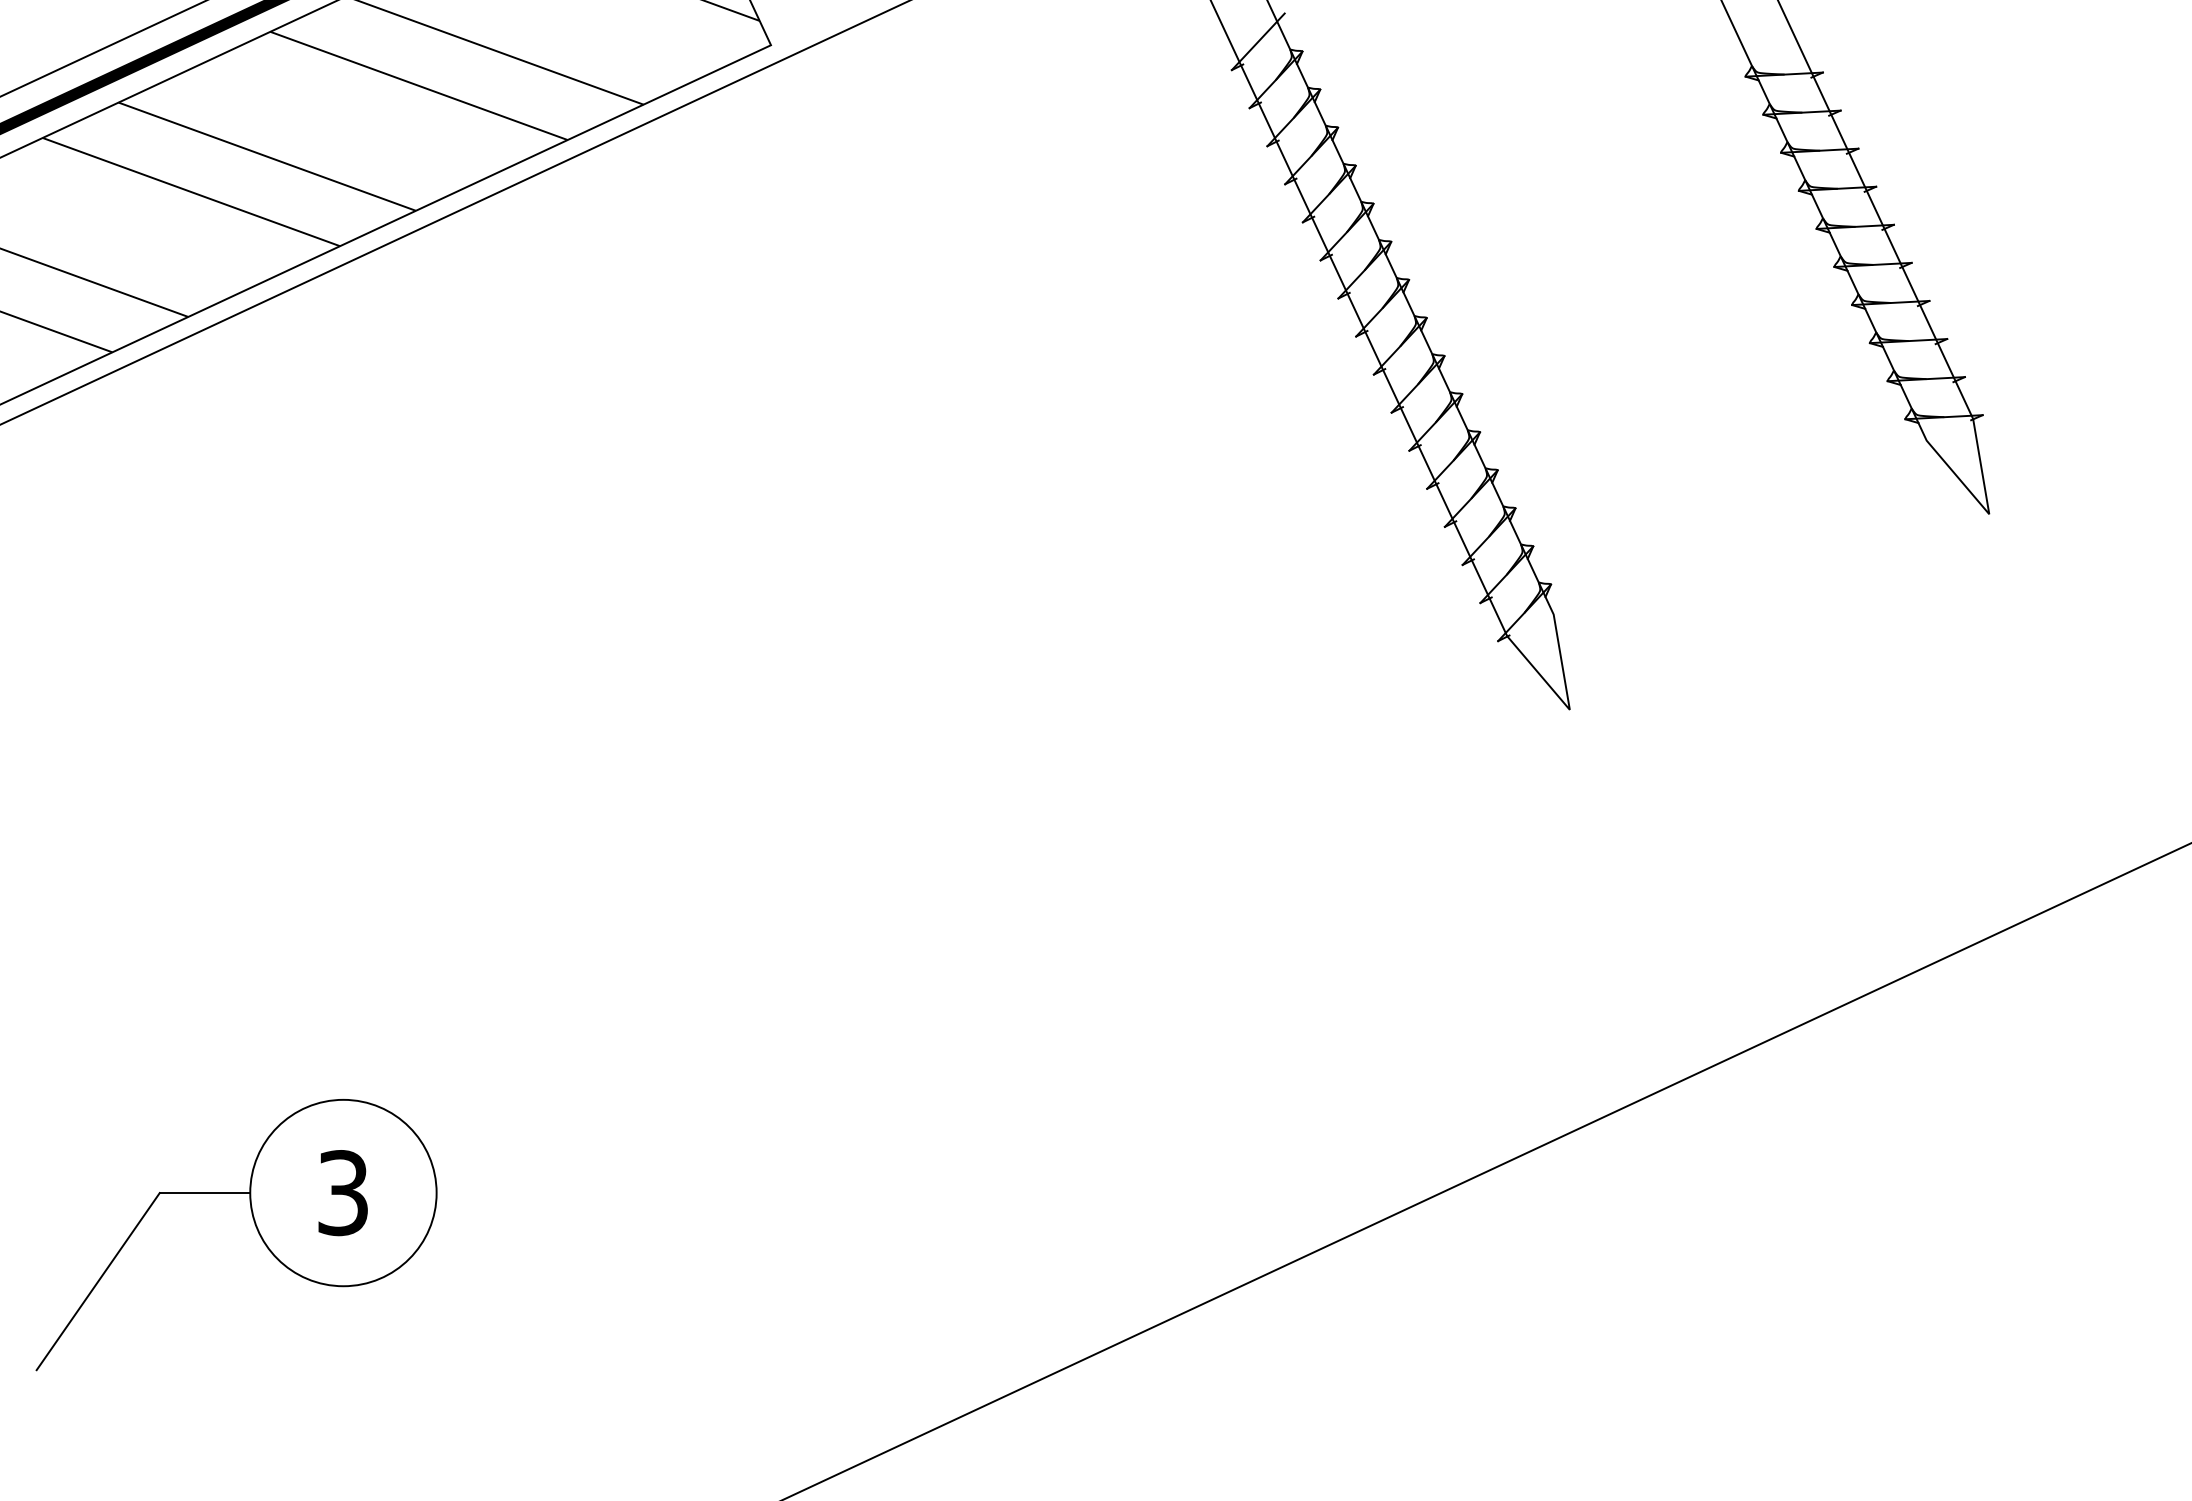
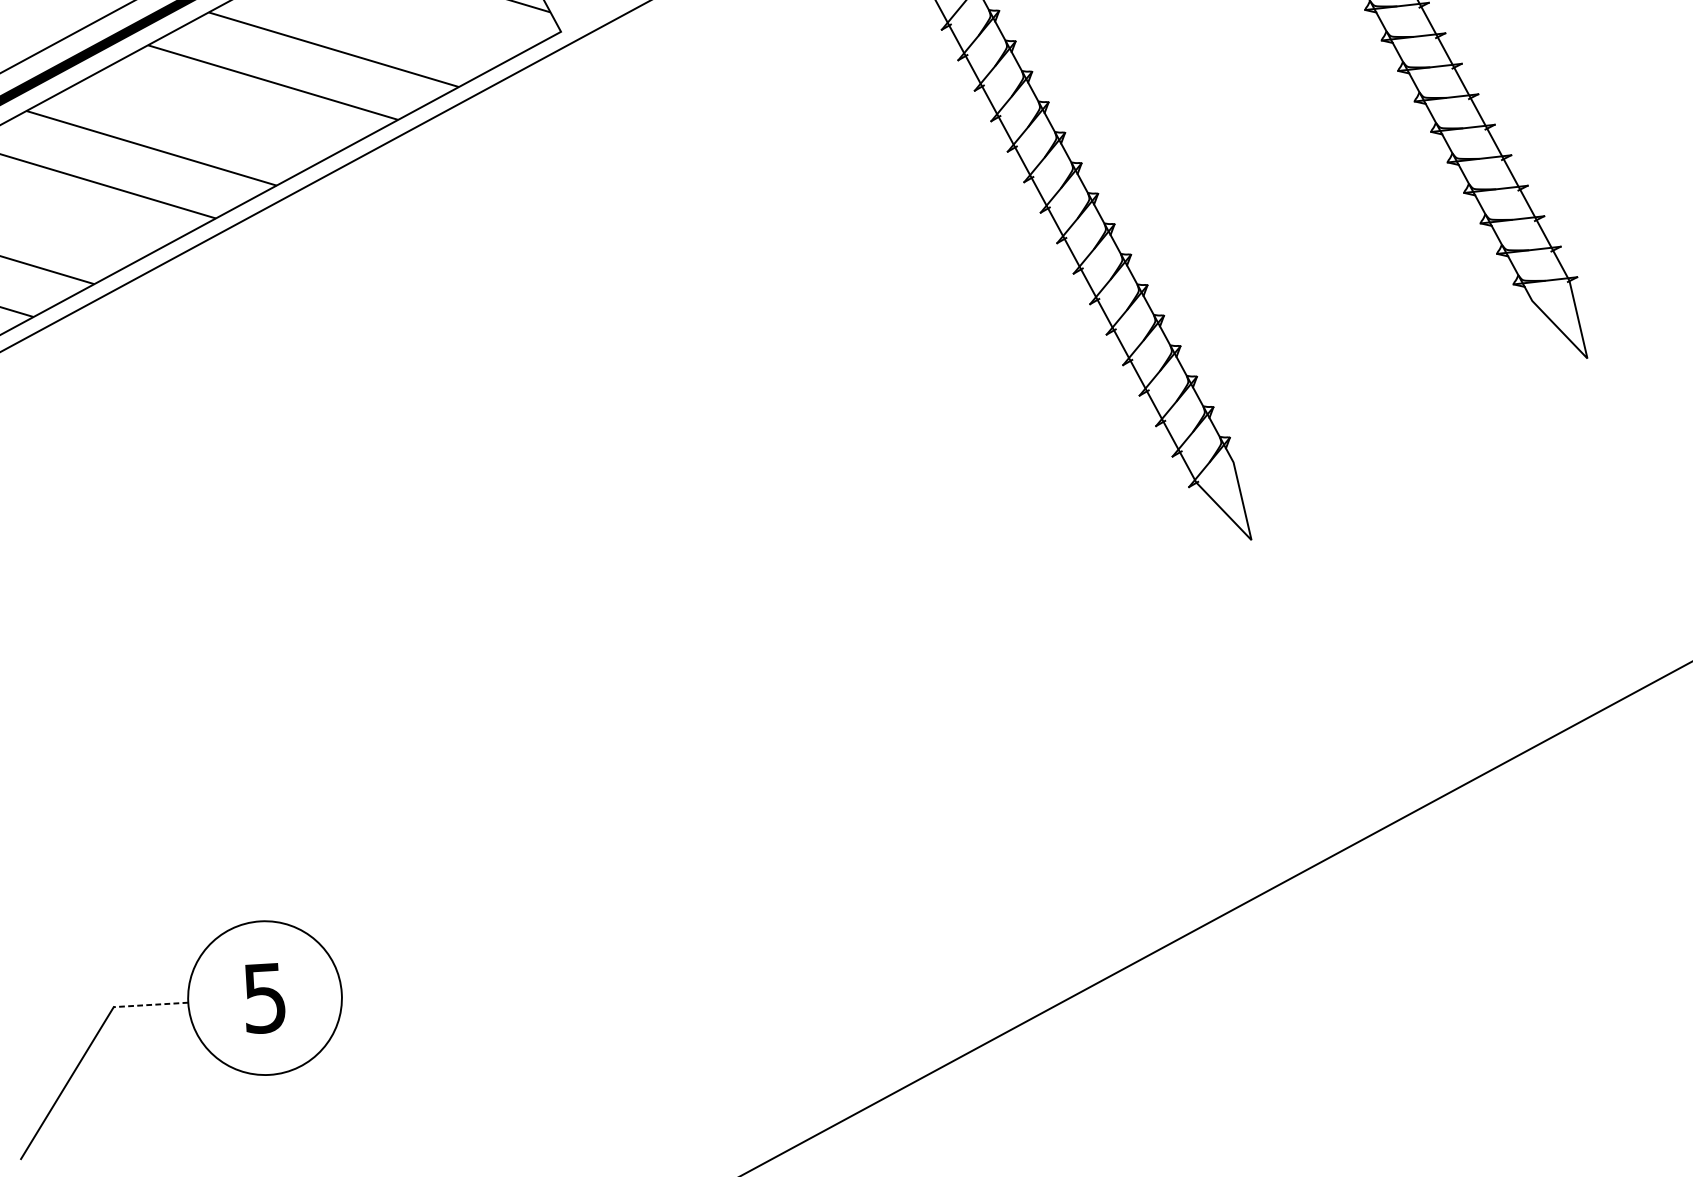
text: (342, 1192) -> (264, 997), 3 -> 5
line: (204, 1193) -> (150, 1005), solid -> dashed

